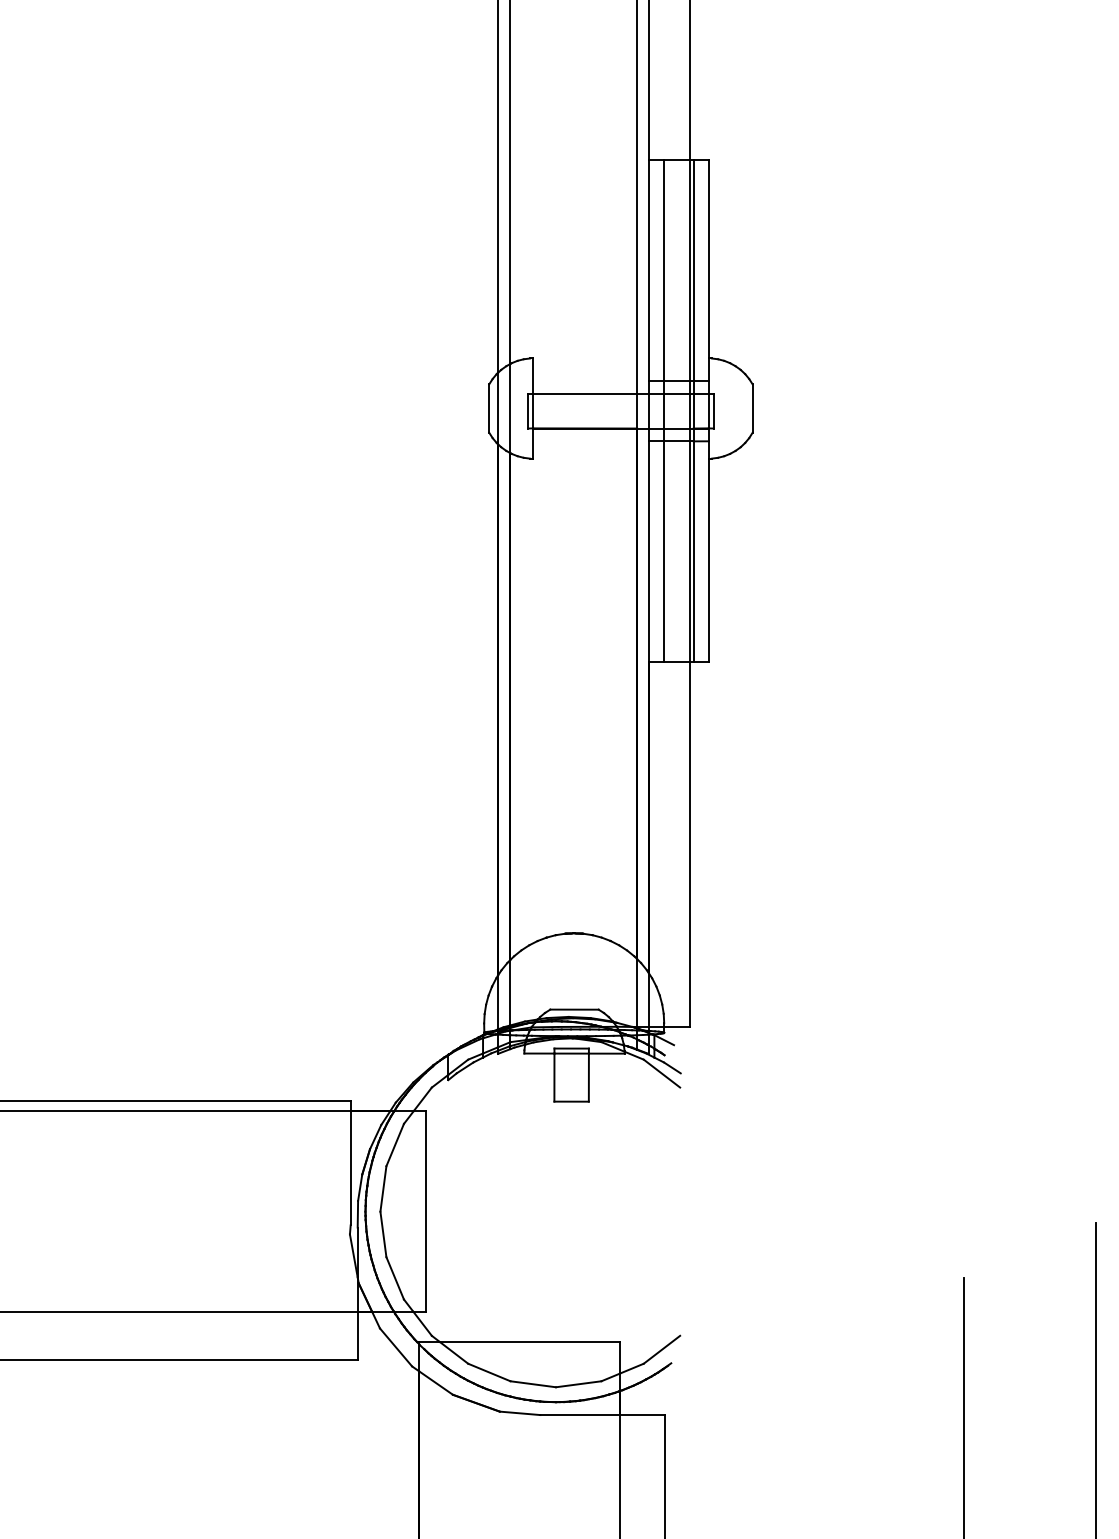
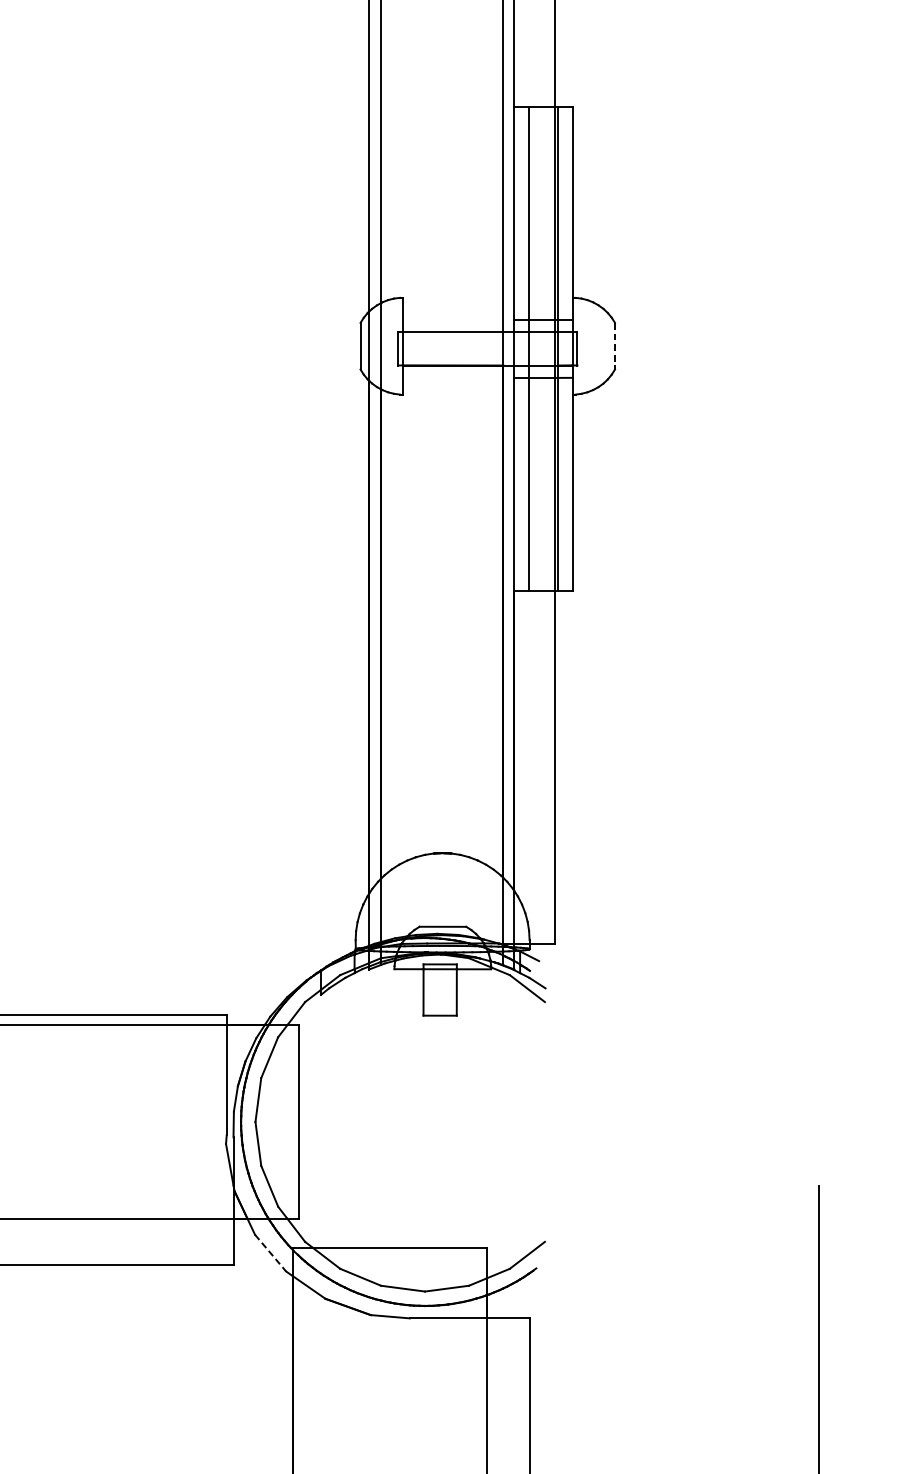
line: (752, 409) -> (614, 347), solid -> dashed
line: (396, 1347) -> (270, 1253), solid -> dashed

